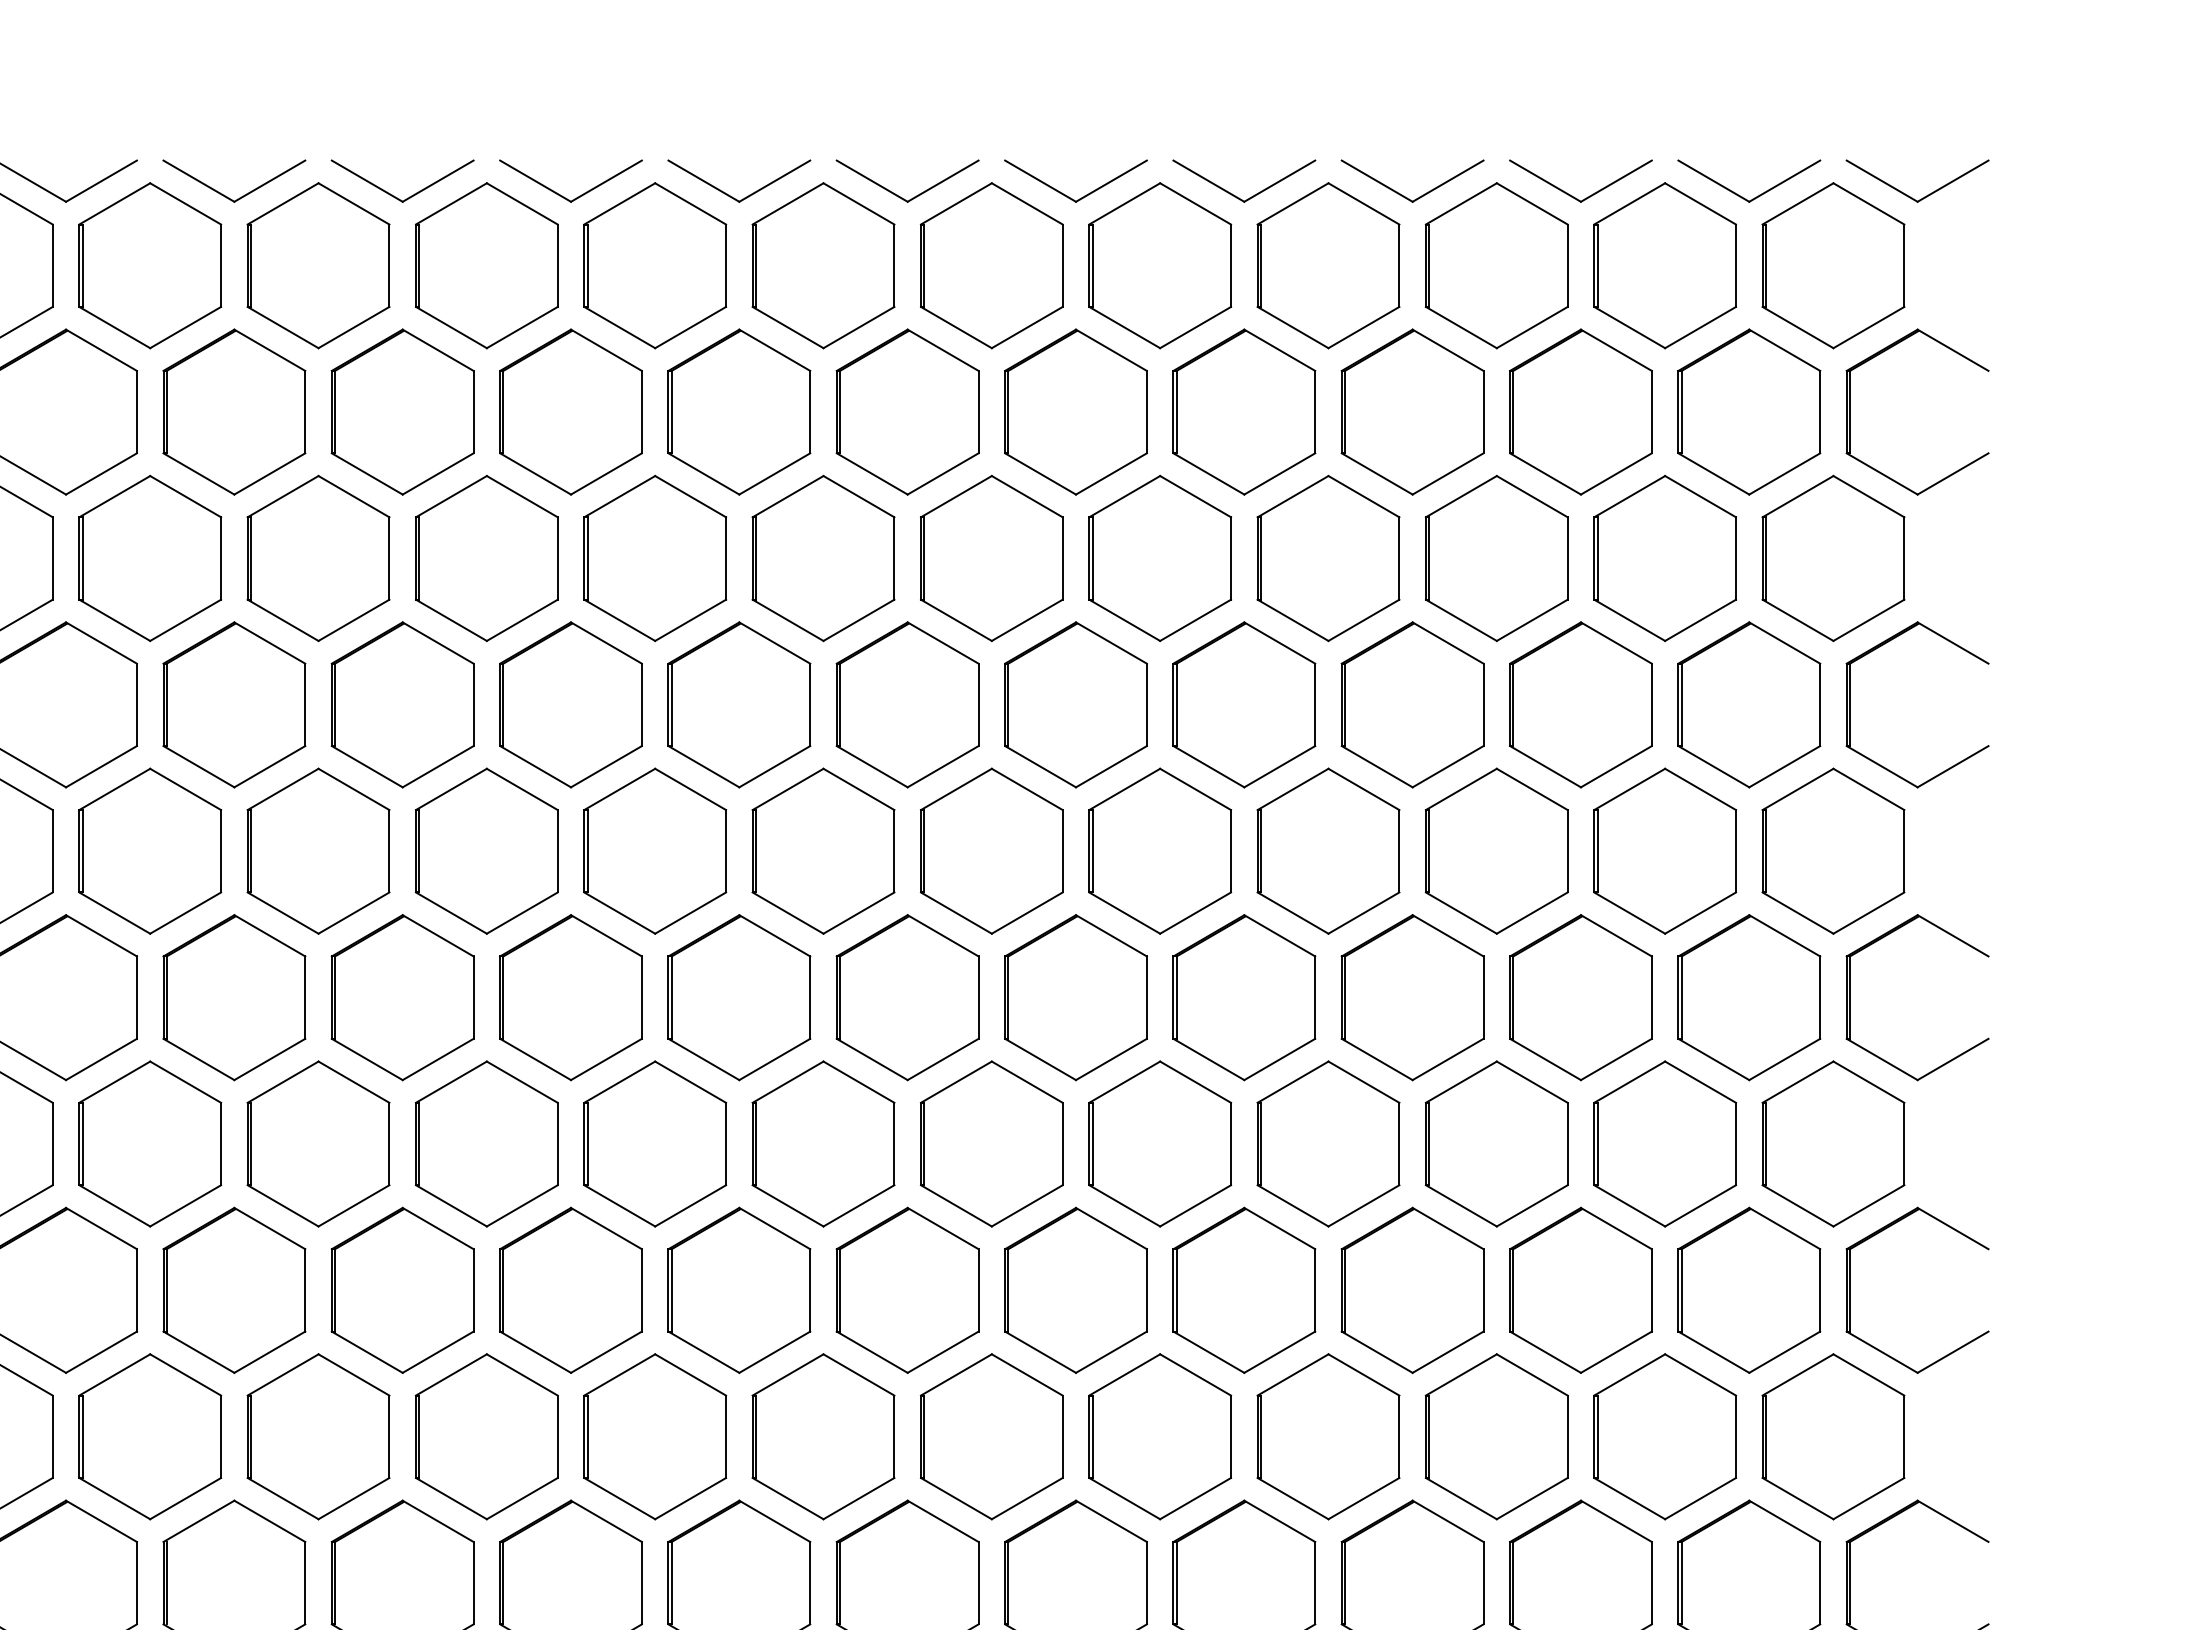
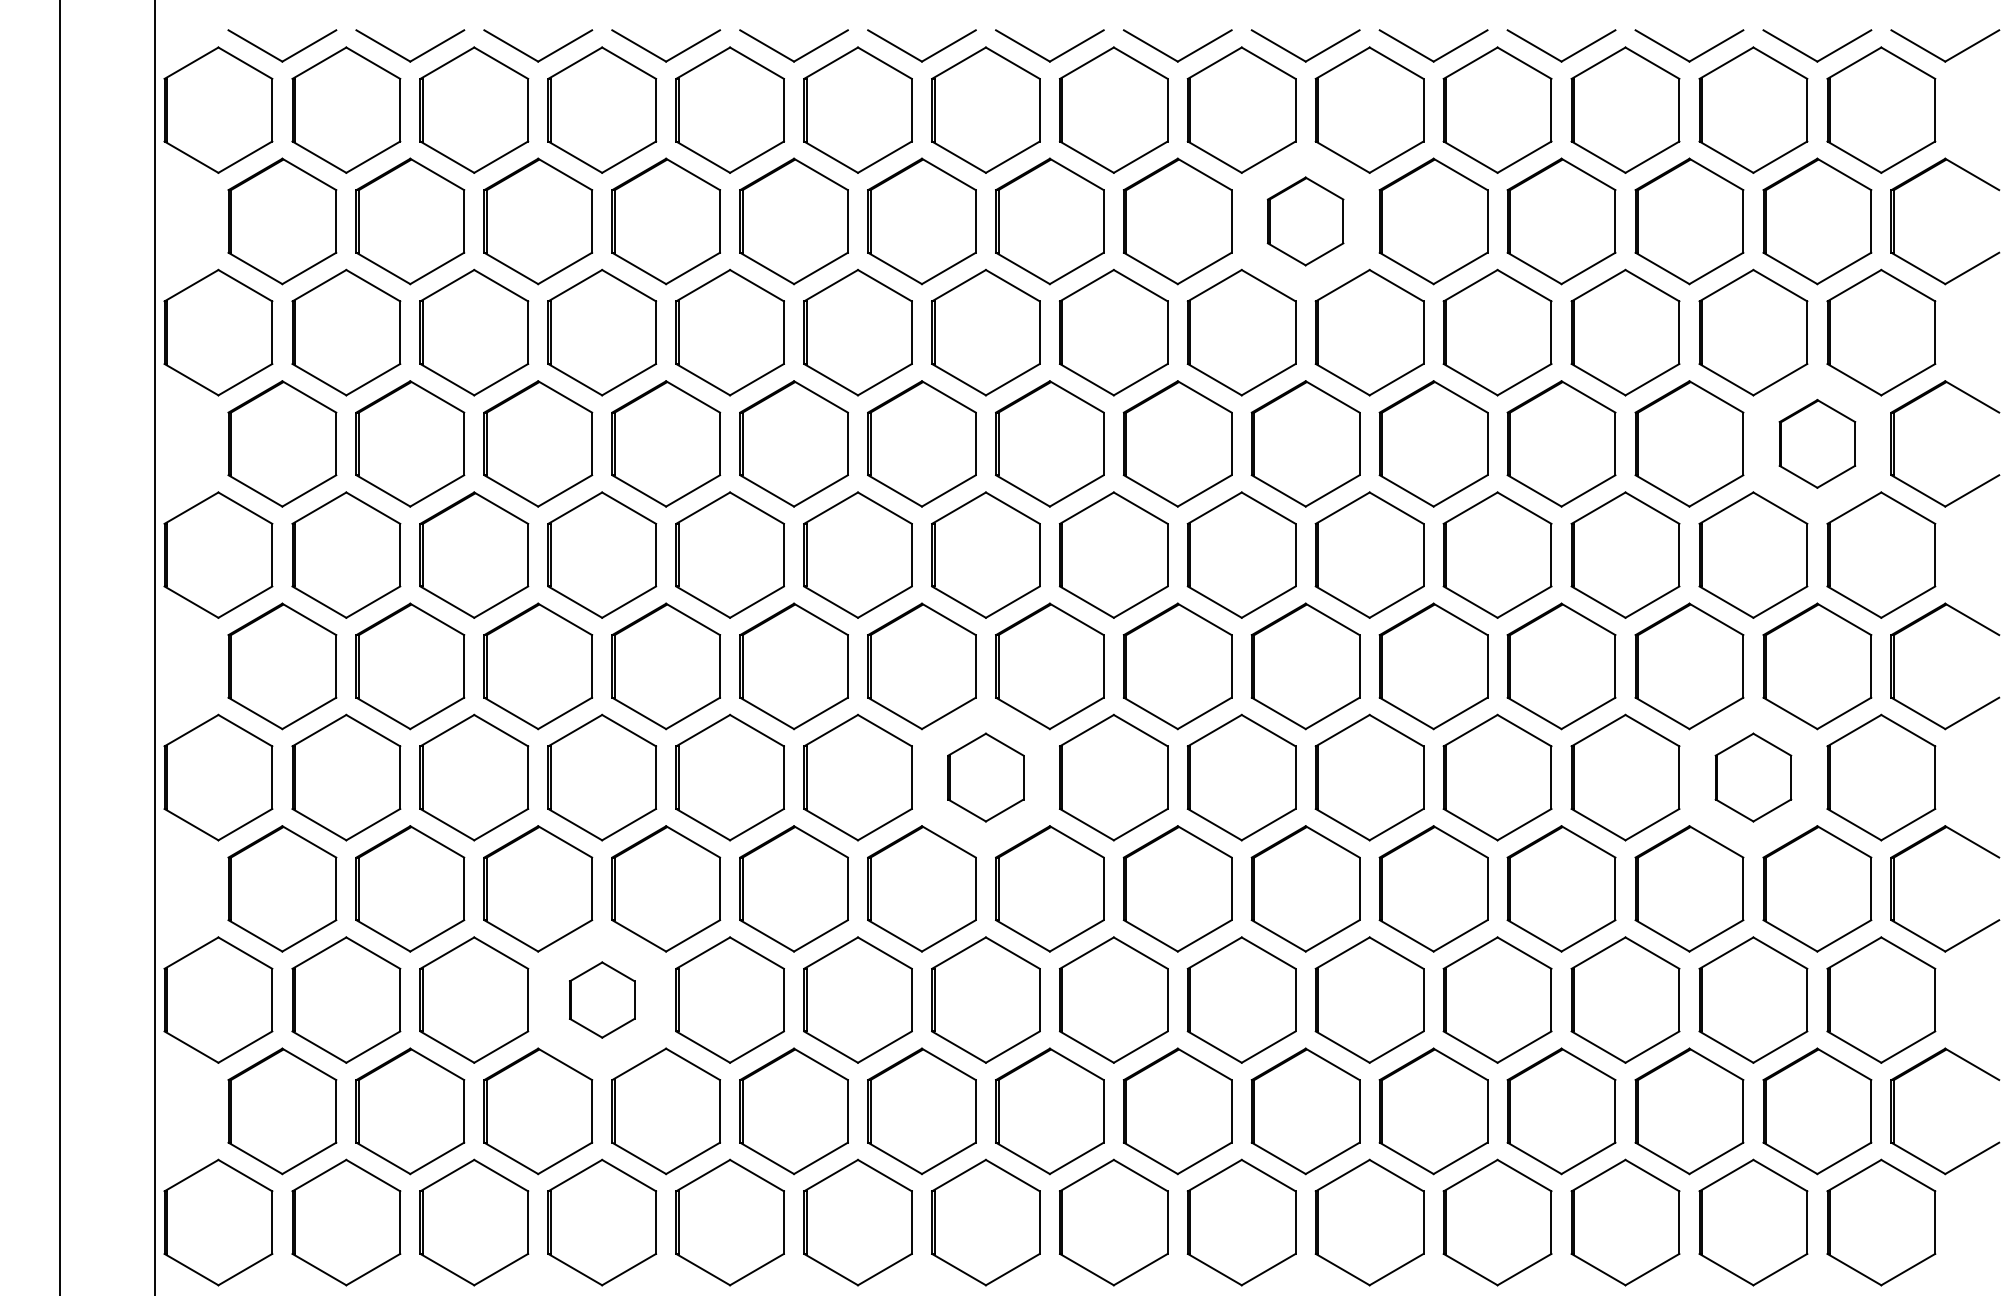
part: (1075, 412) -> (1305, 221), size x0.7
part: (1749, 704) -> (1817, 443), size x0.7
part: (654, 1143) -> (985, 777), size x0.7
part: (1665, 1143) -> (1753, 777), size x0.7
part: (150, 1435) -> (602, 999), size x0.6

